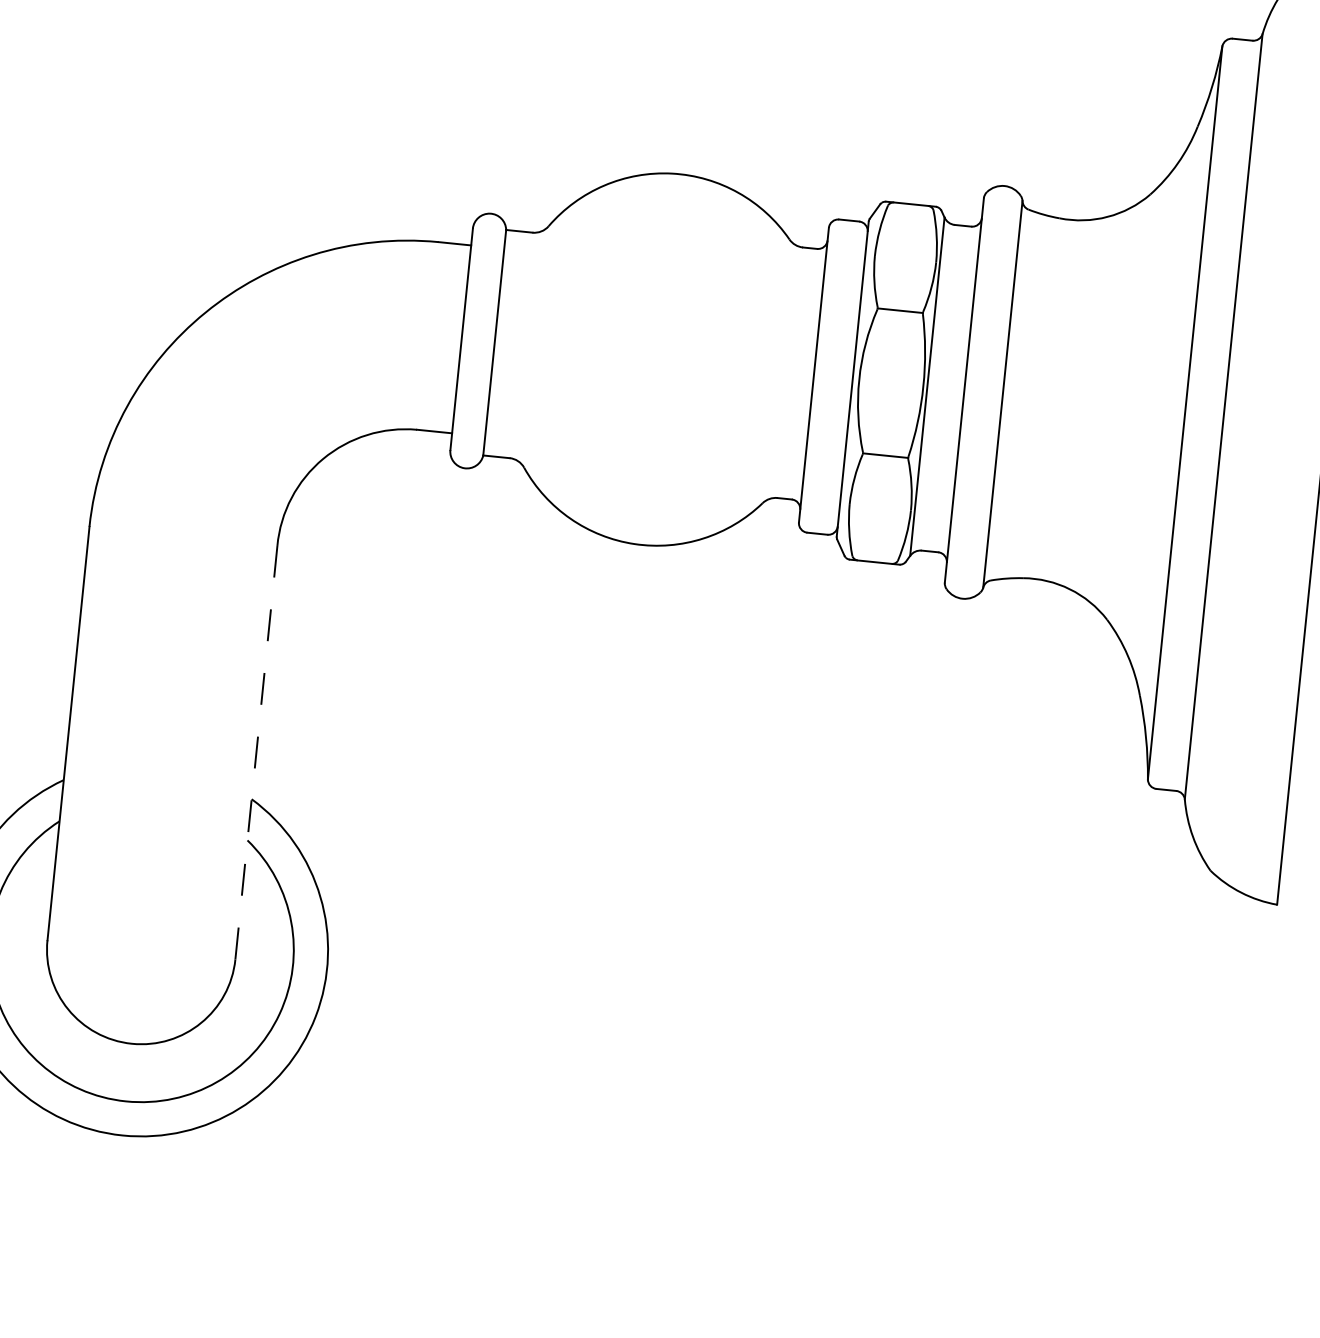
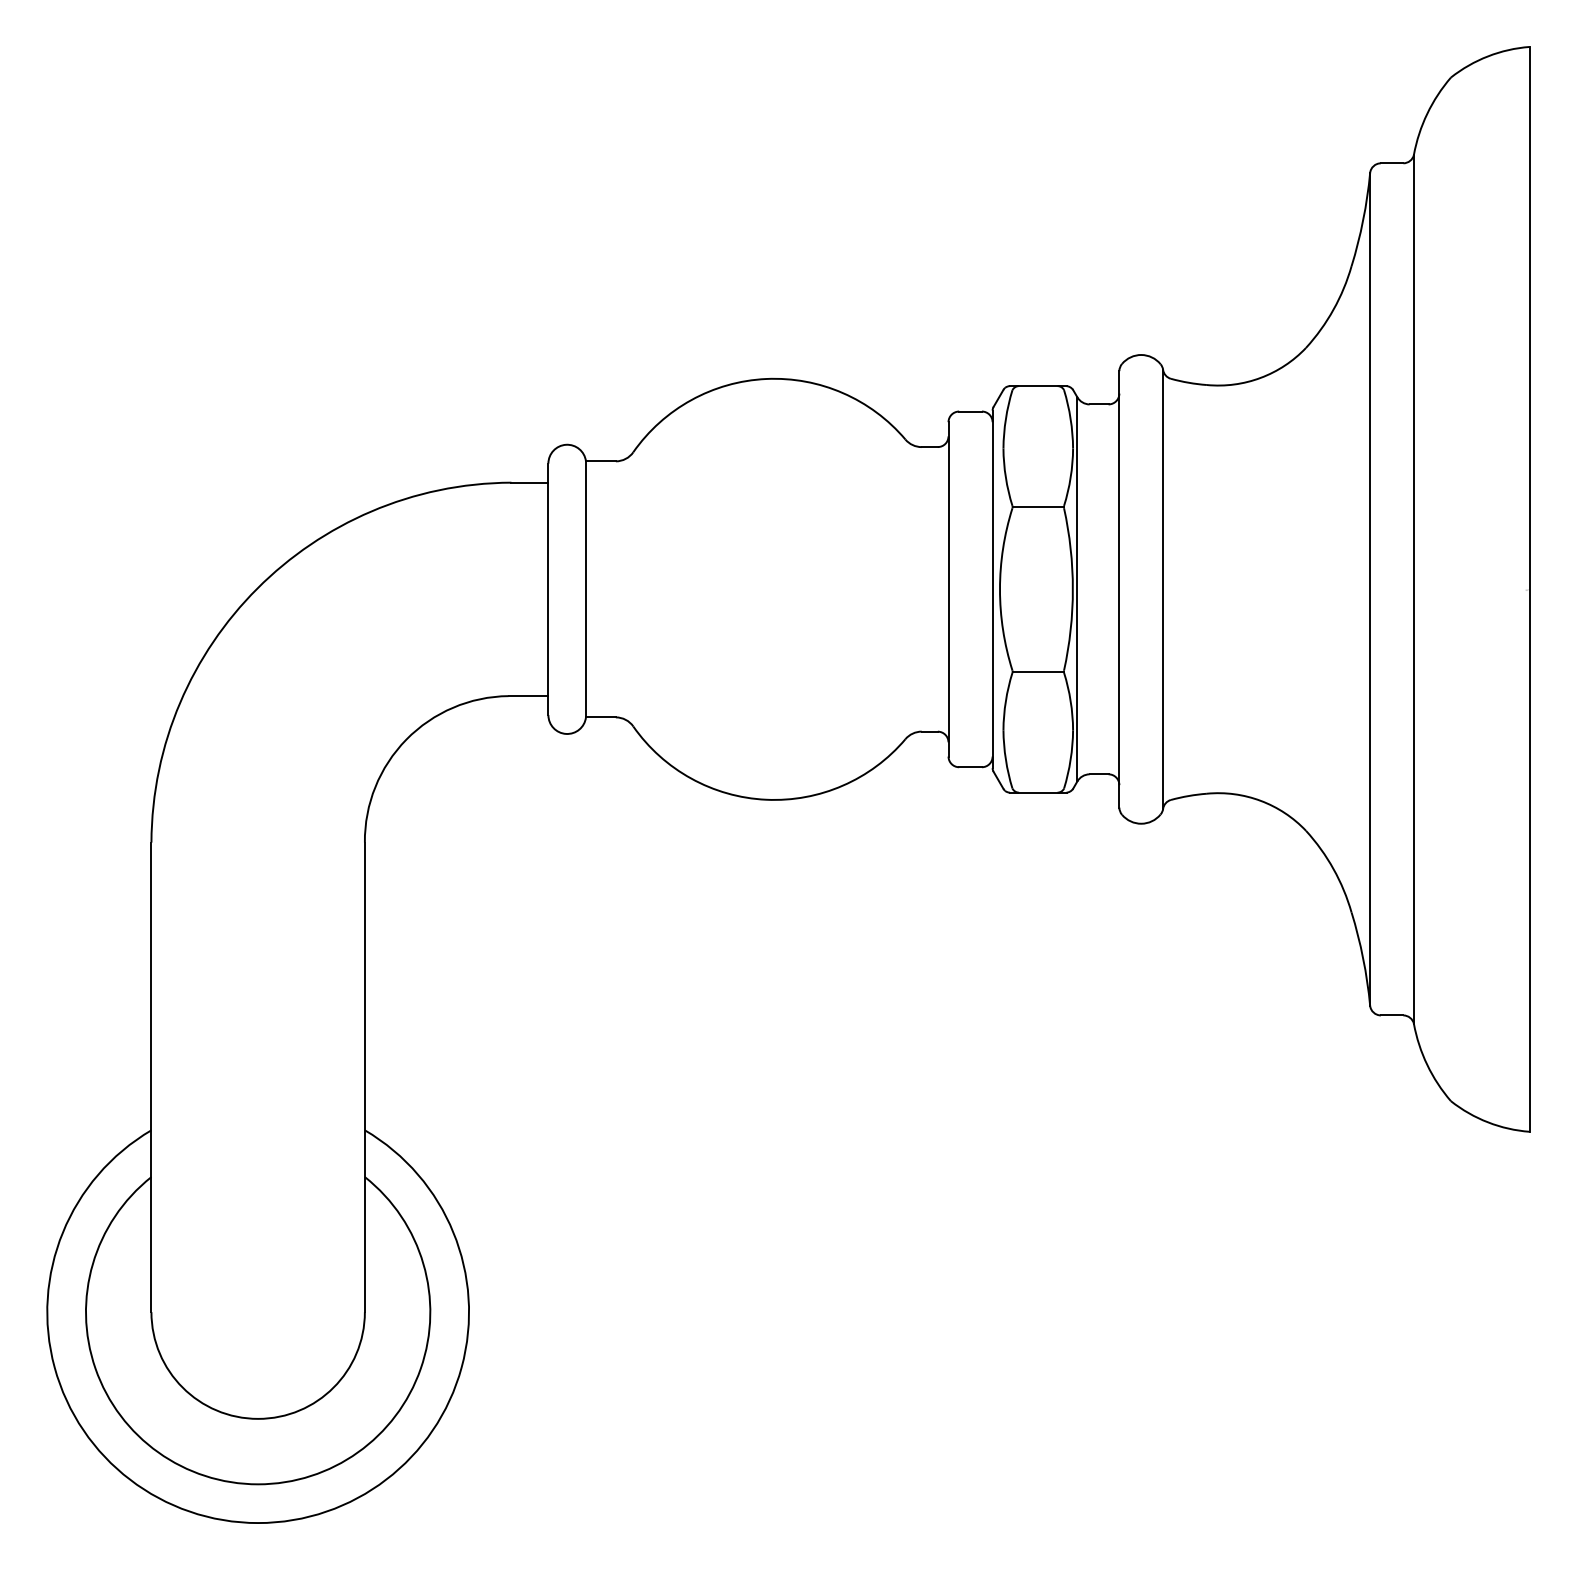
line: (256, 752) -> (364, 1077), dashed -> solid

